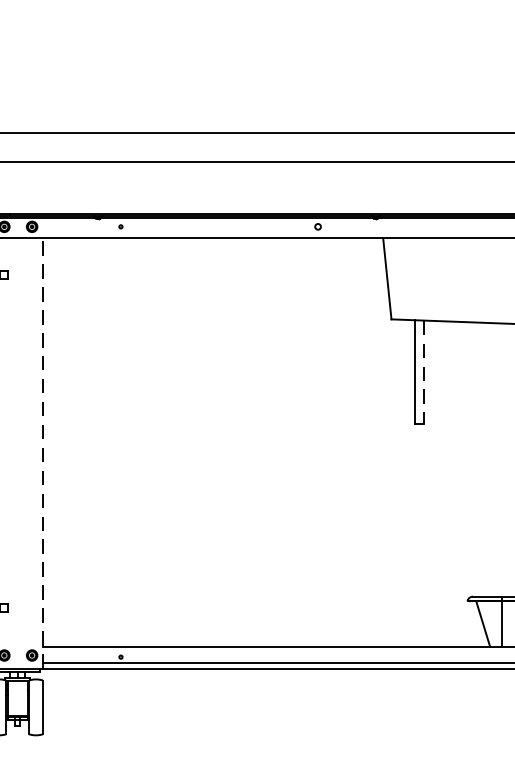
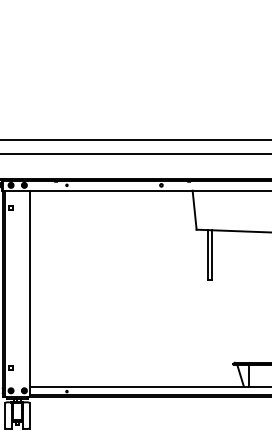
line: (424, 373) -> (212, 255), dashed -> solid
line: (42, 452) -> (29, 293), dashed -> solid

